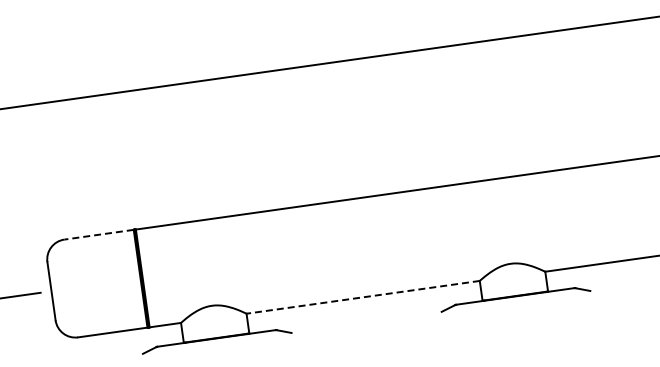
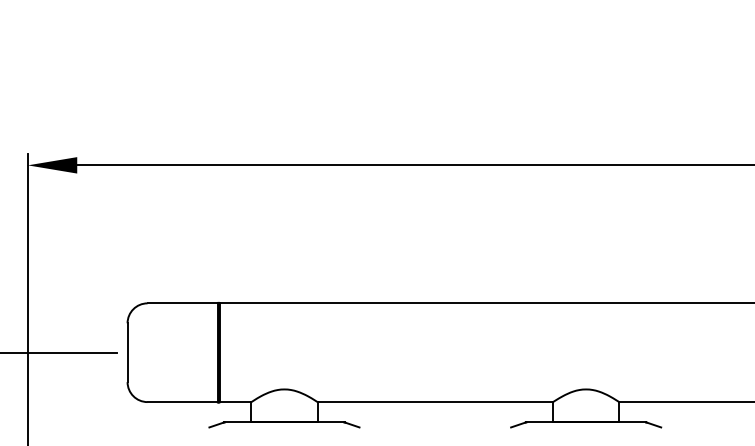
line: (99, 234) -> (182, 303), dashed -> solid
line: (363, 297) -> (435, 402), dashed -> solid

